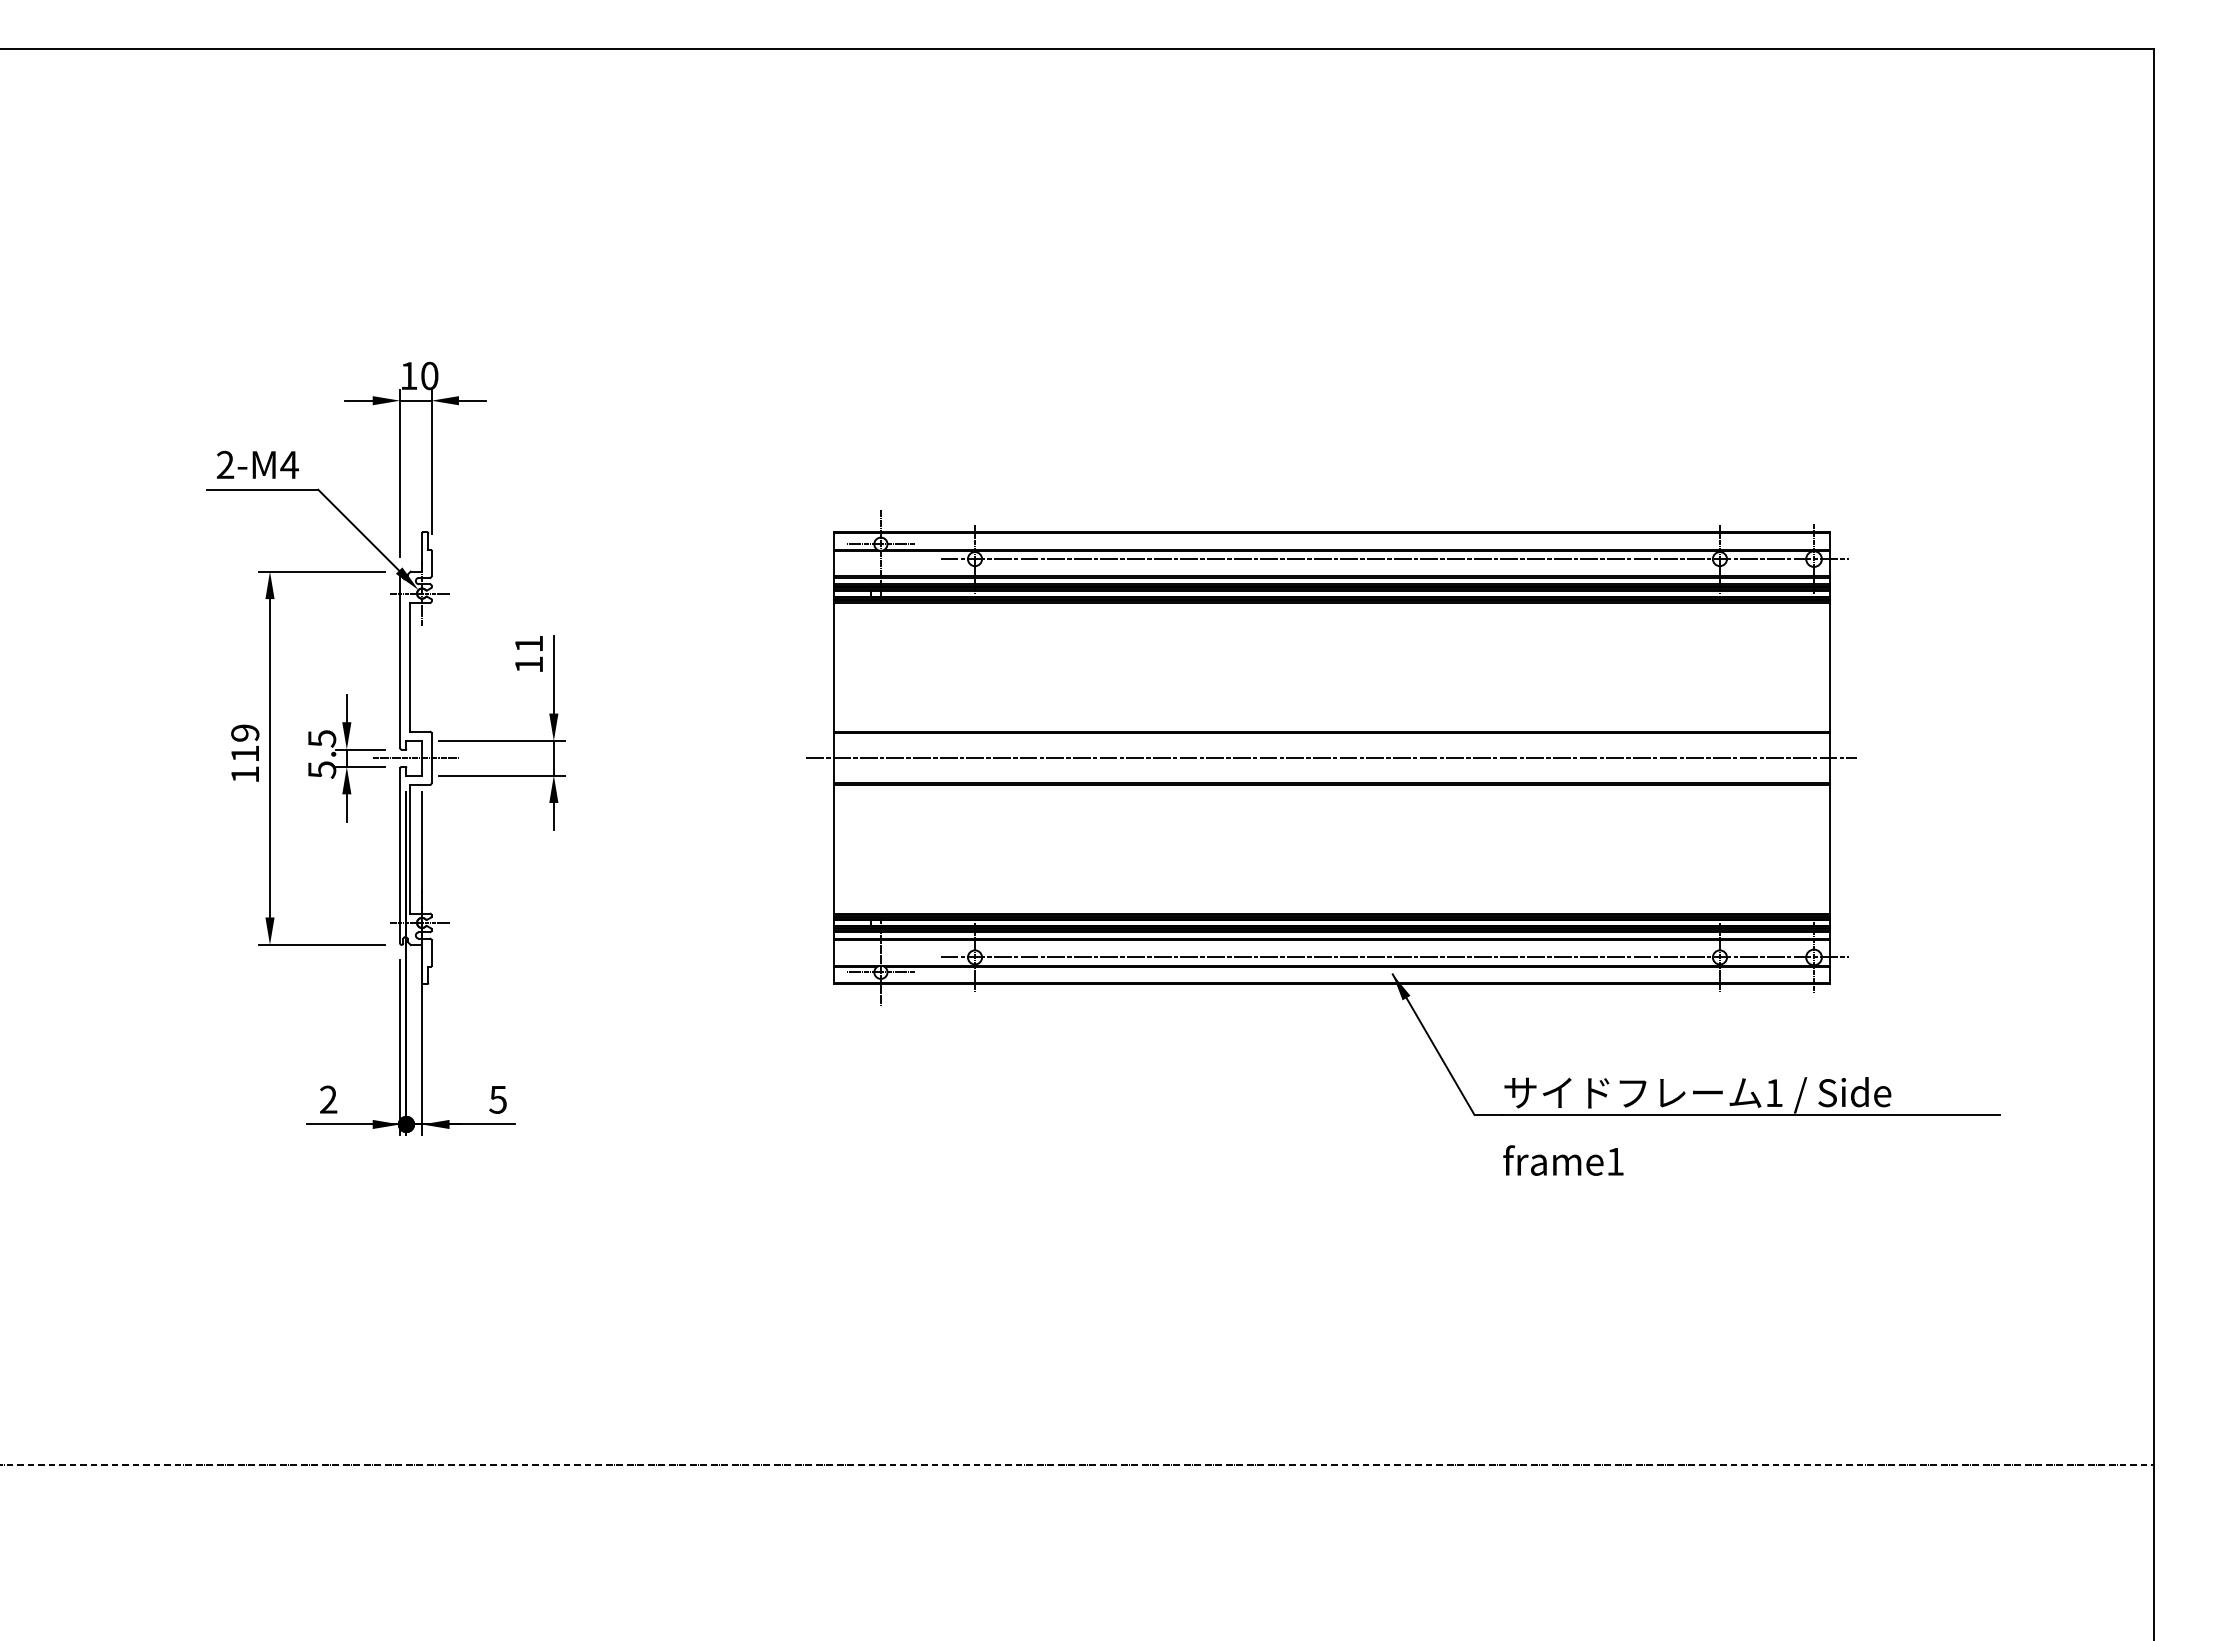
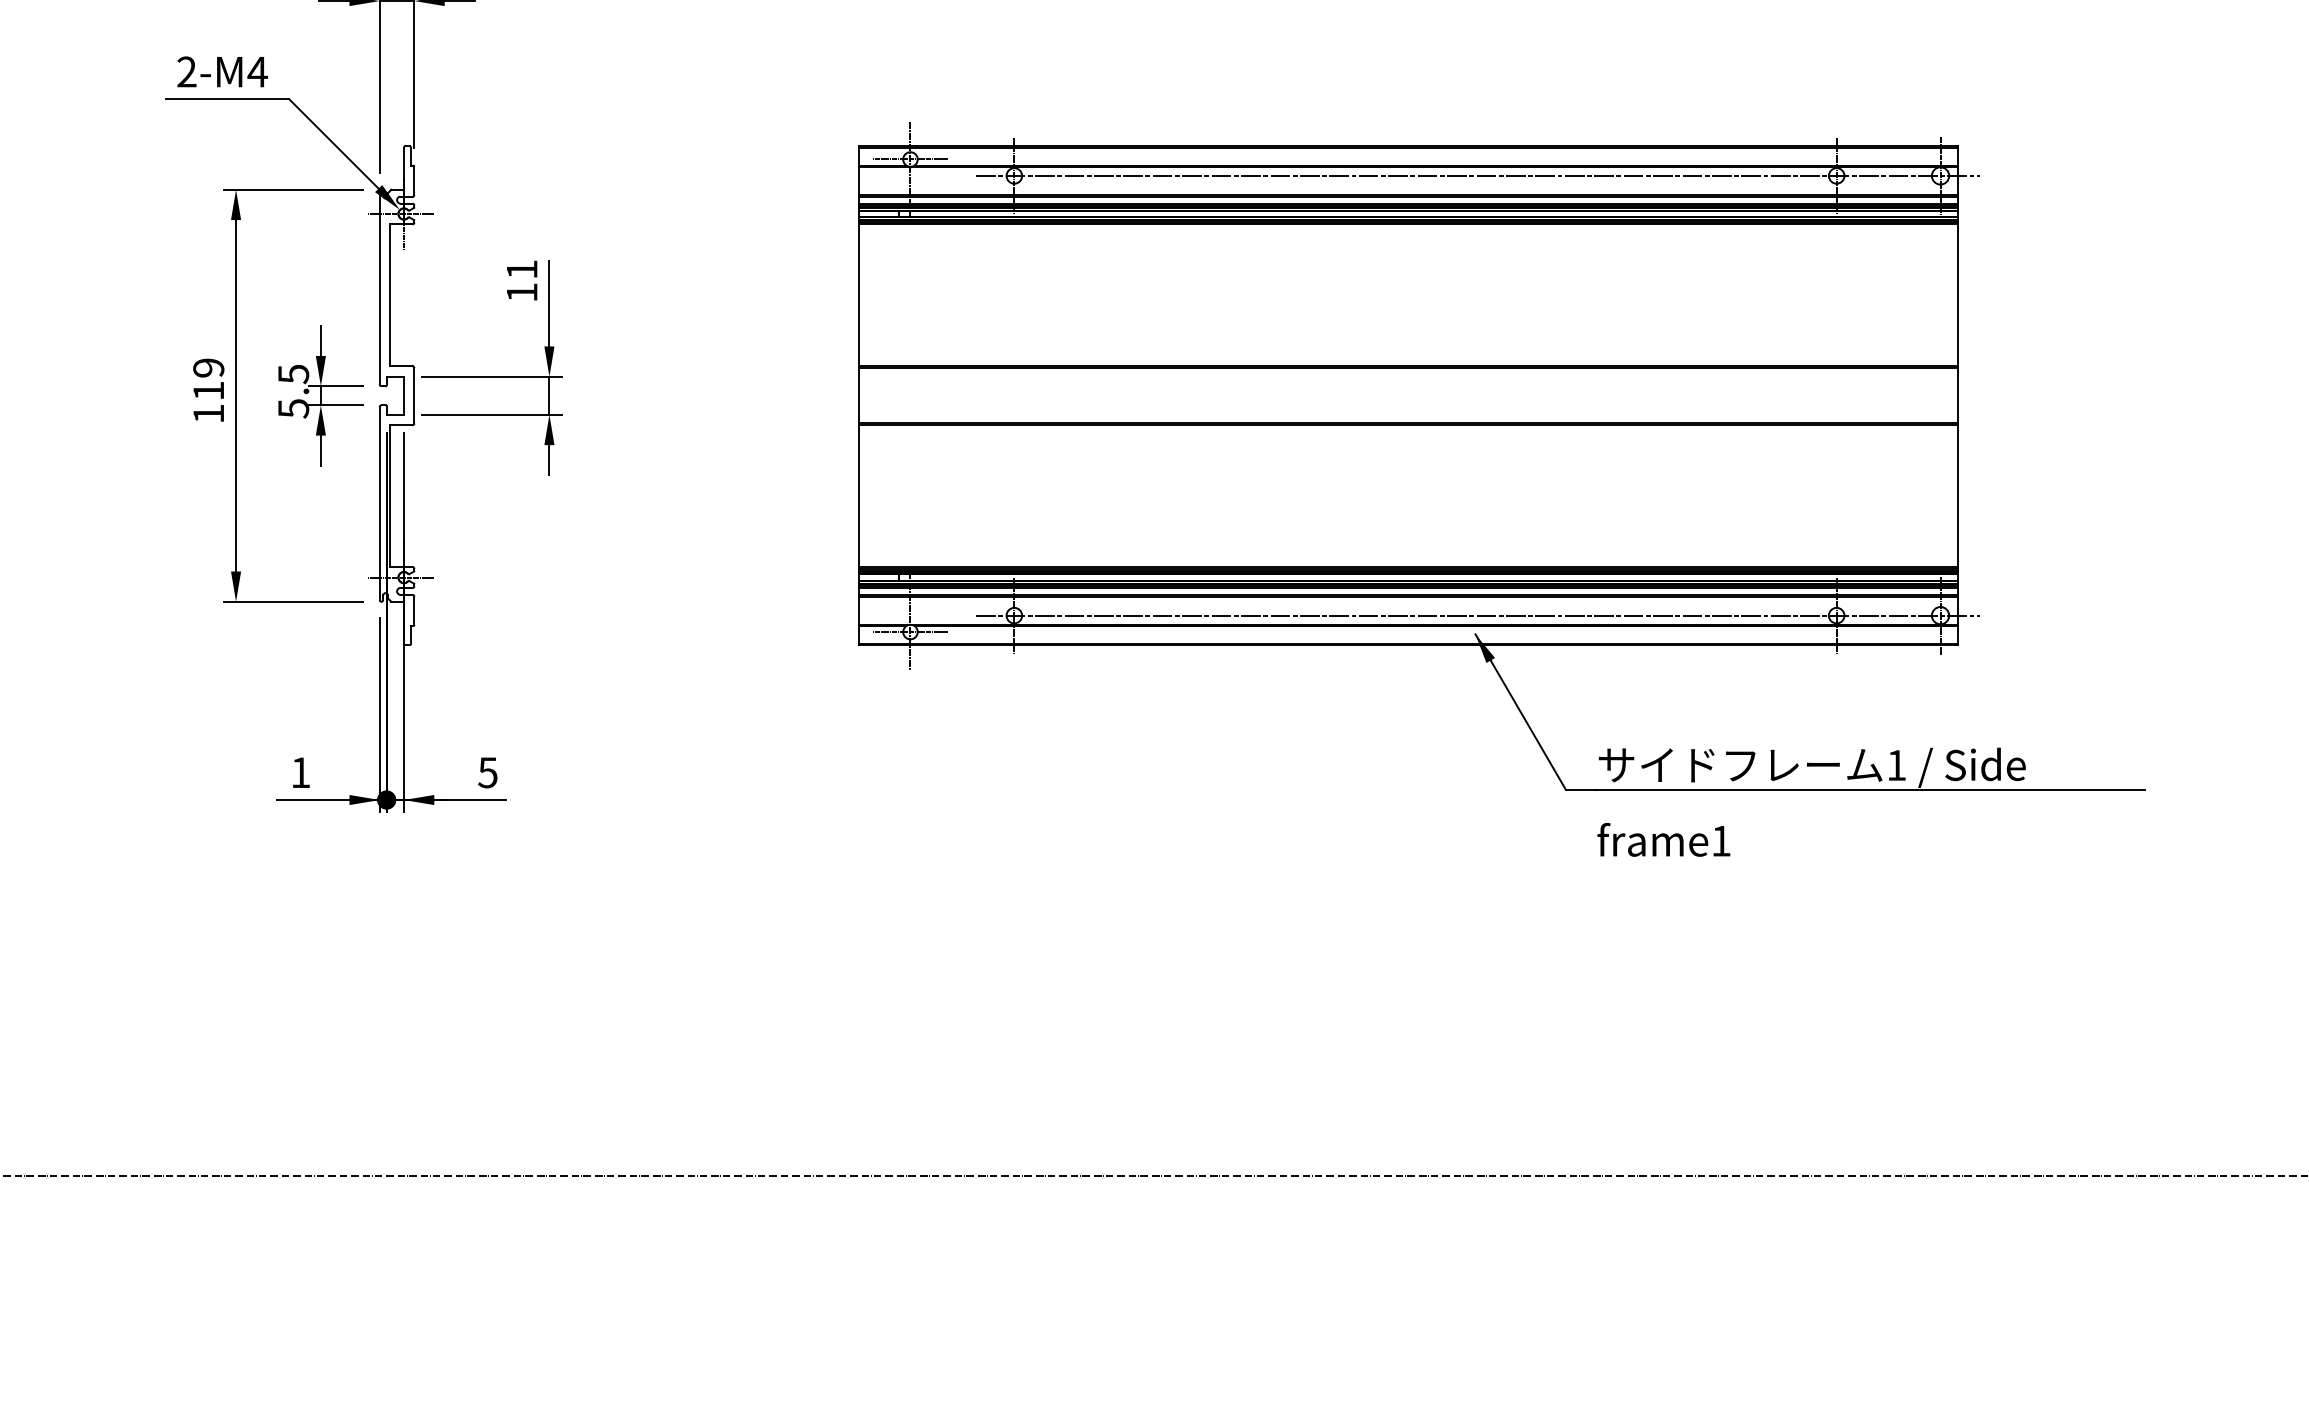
line: (415, 758) -> (396, 396), removed
line: (1331, 758) -> (1407, 396), removed
text: (328, 1099) -> (300, 772), 2 -> 1

